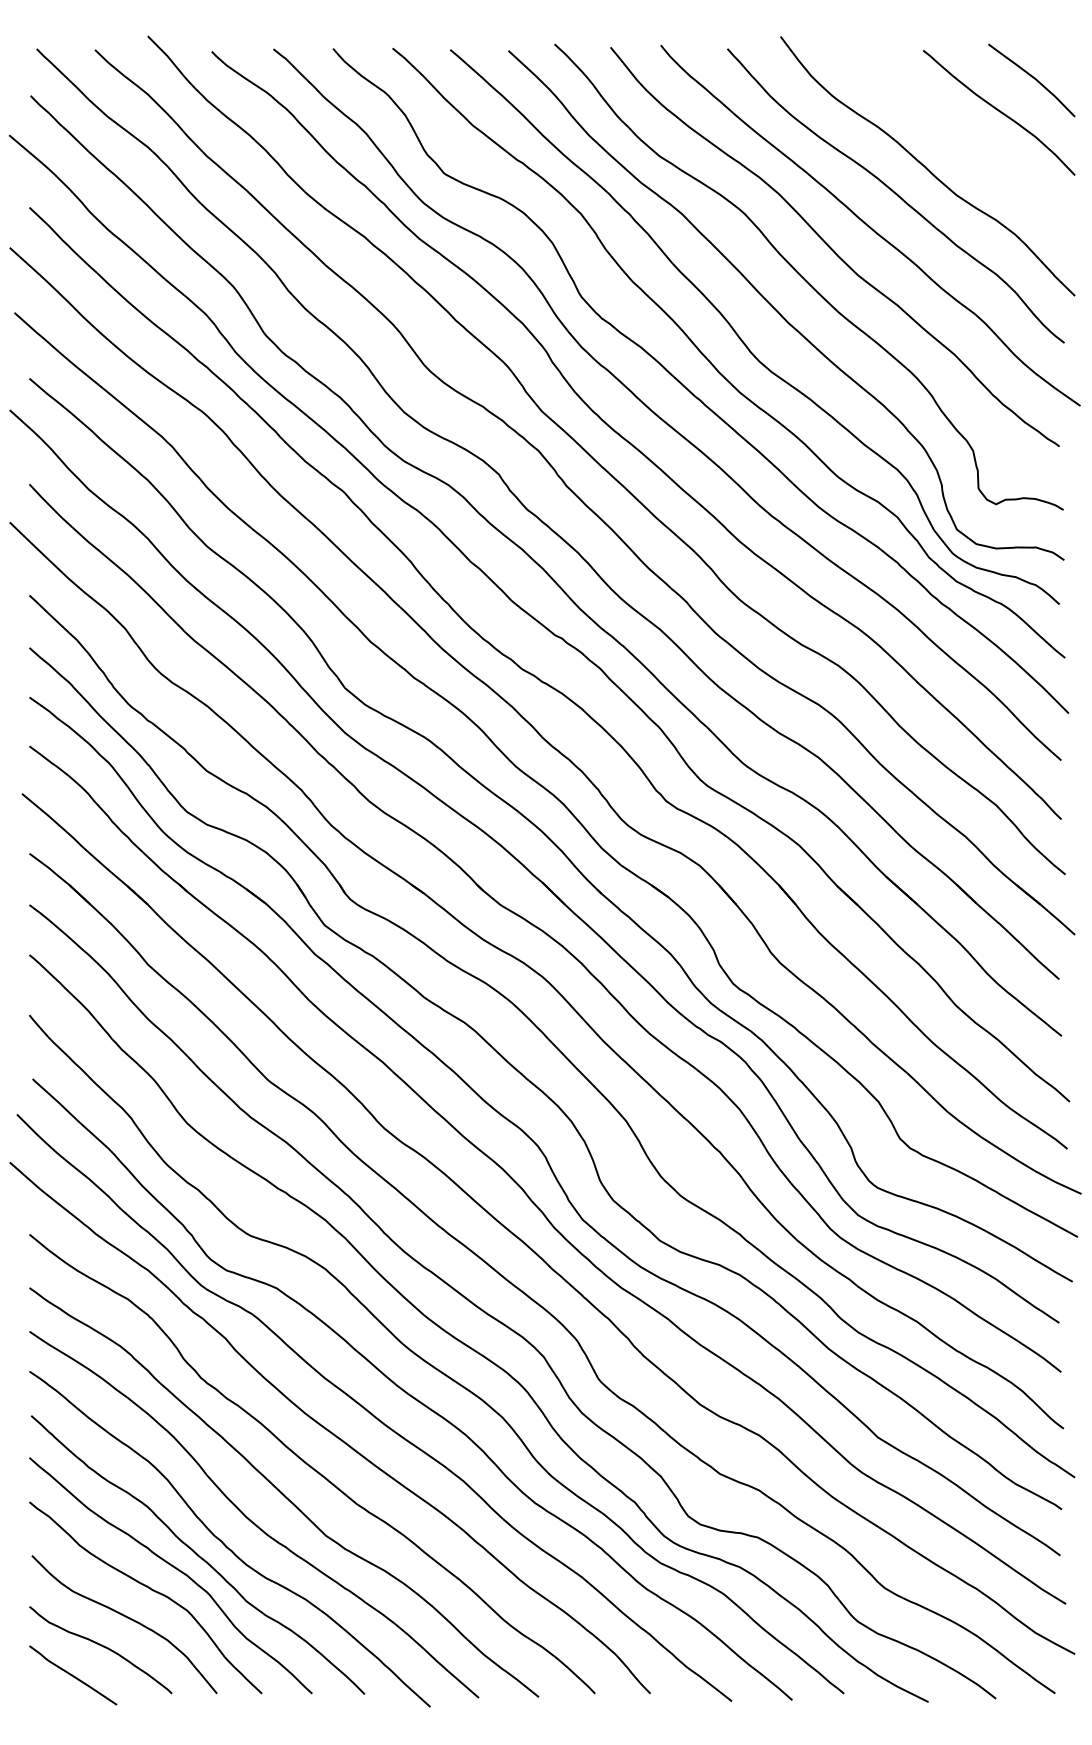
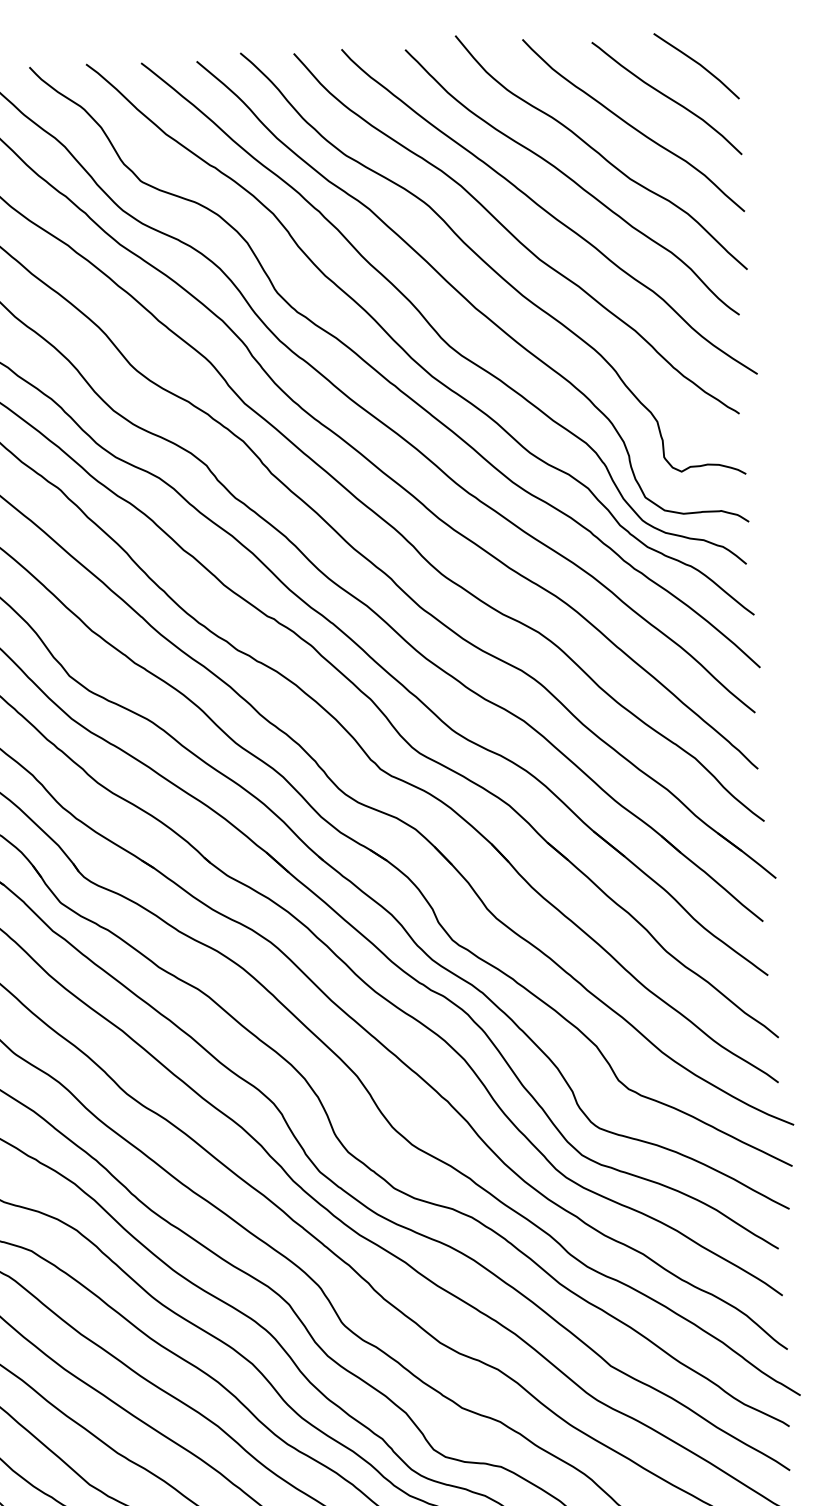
curve: (961, 139) -> (632, 125), added

